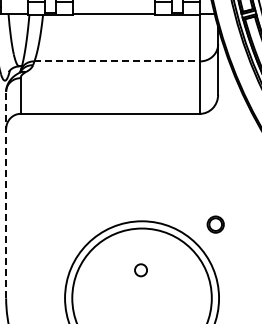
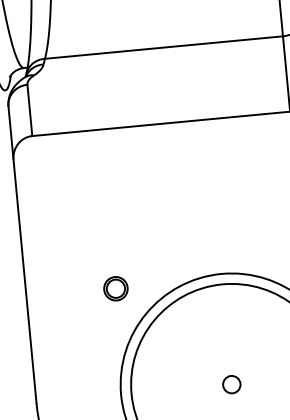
line: (117, 61) -> (164, 47), dashed -> solid
line: (6, 194) -> (22, 253), dashed -> solid
circle: (68, 224) -> (116, 288), added
circle: (140, 270) -> (231, 385), moved

